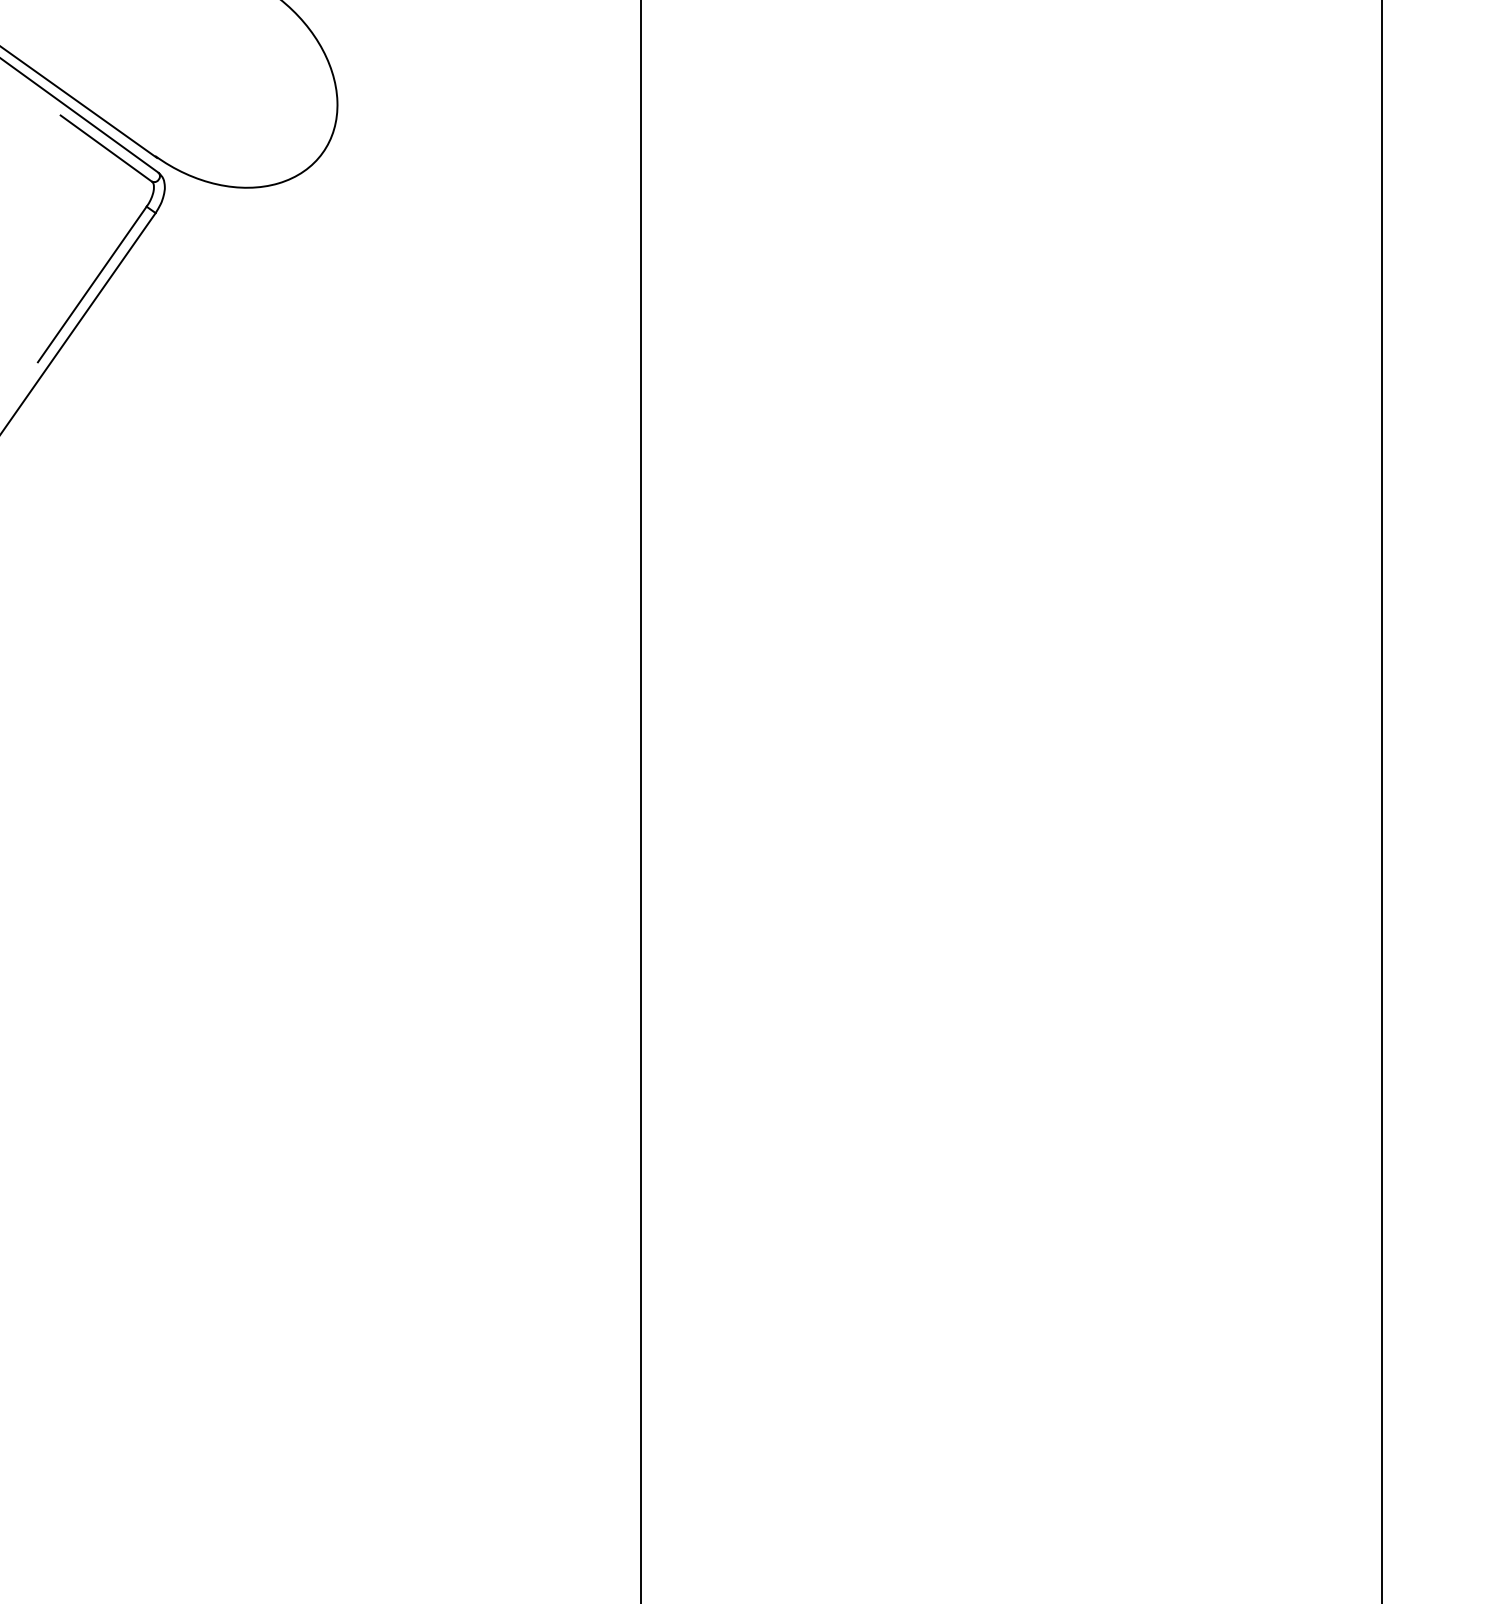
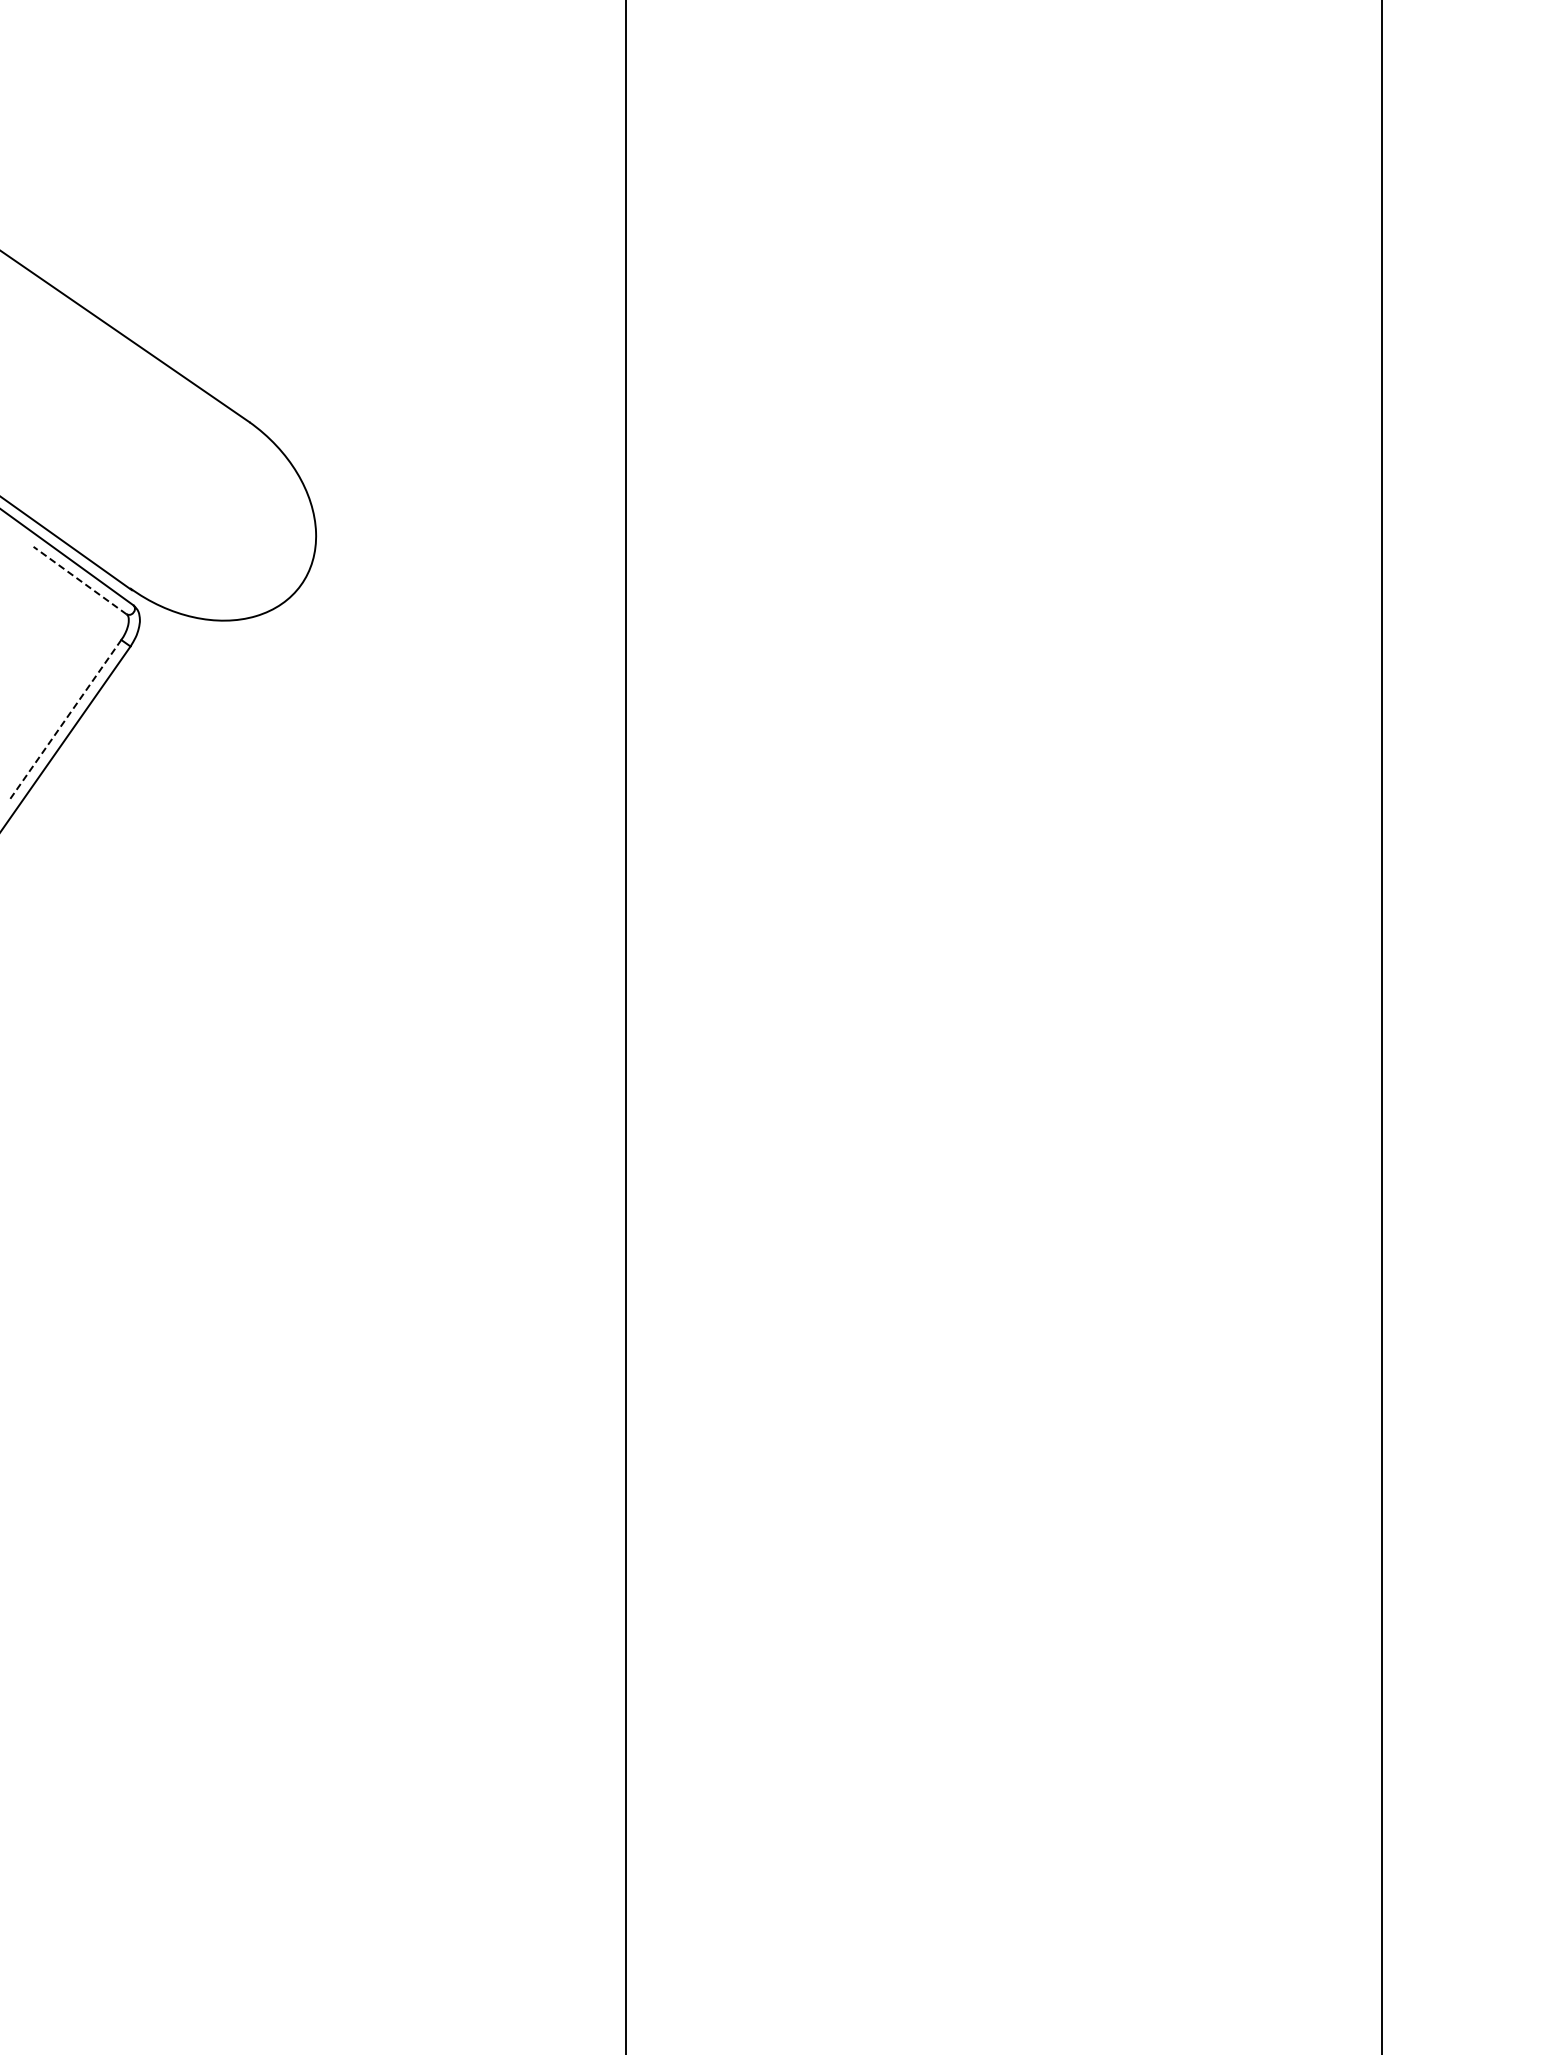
line: (106, 148) -> (80, 580), solid -> dashed
line: (91, 284) -> (65, 719), solid -> dashed

